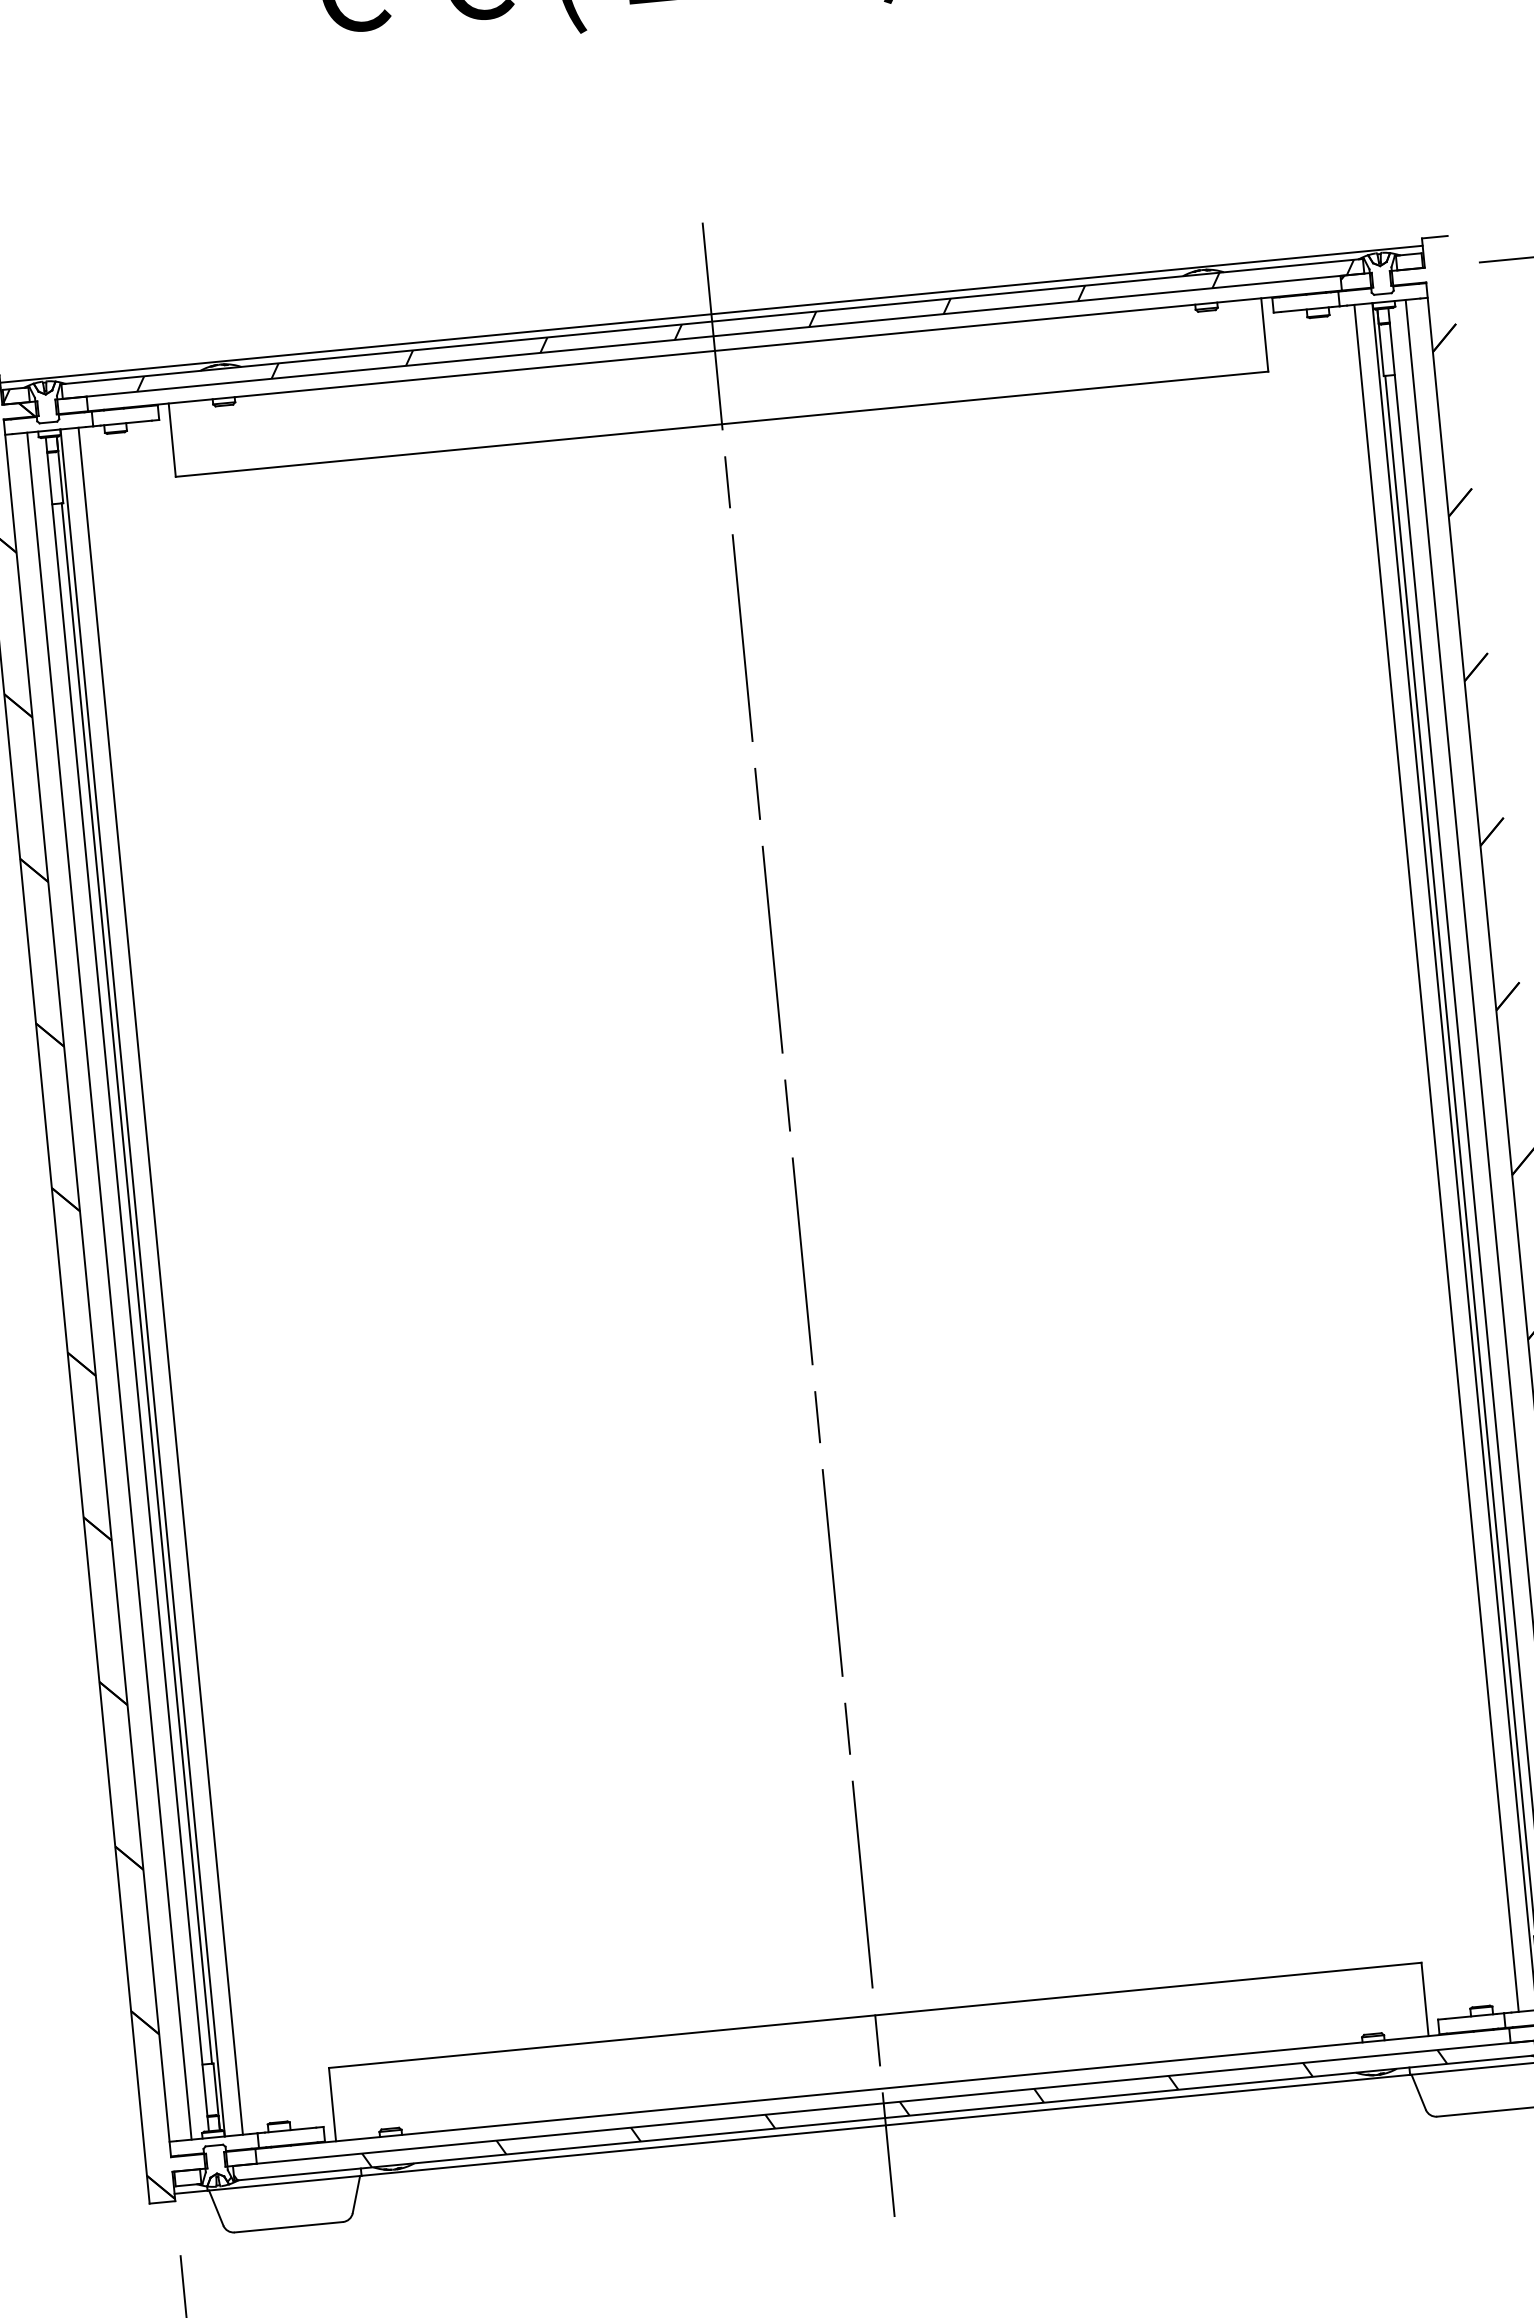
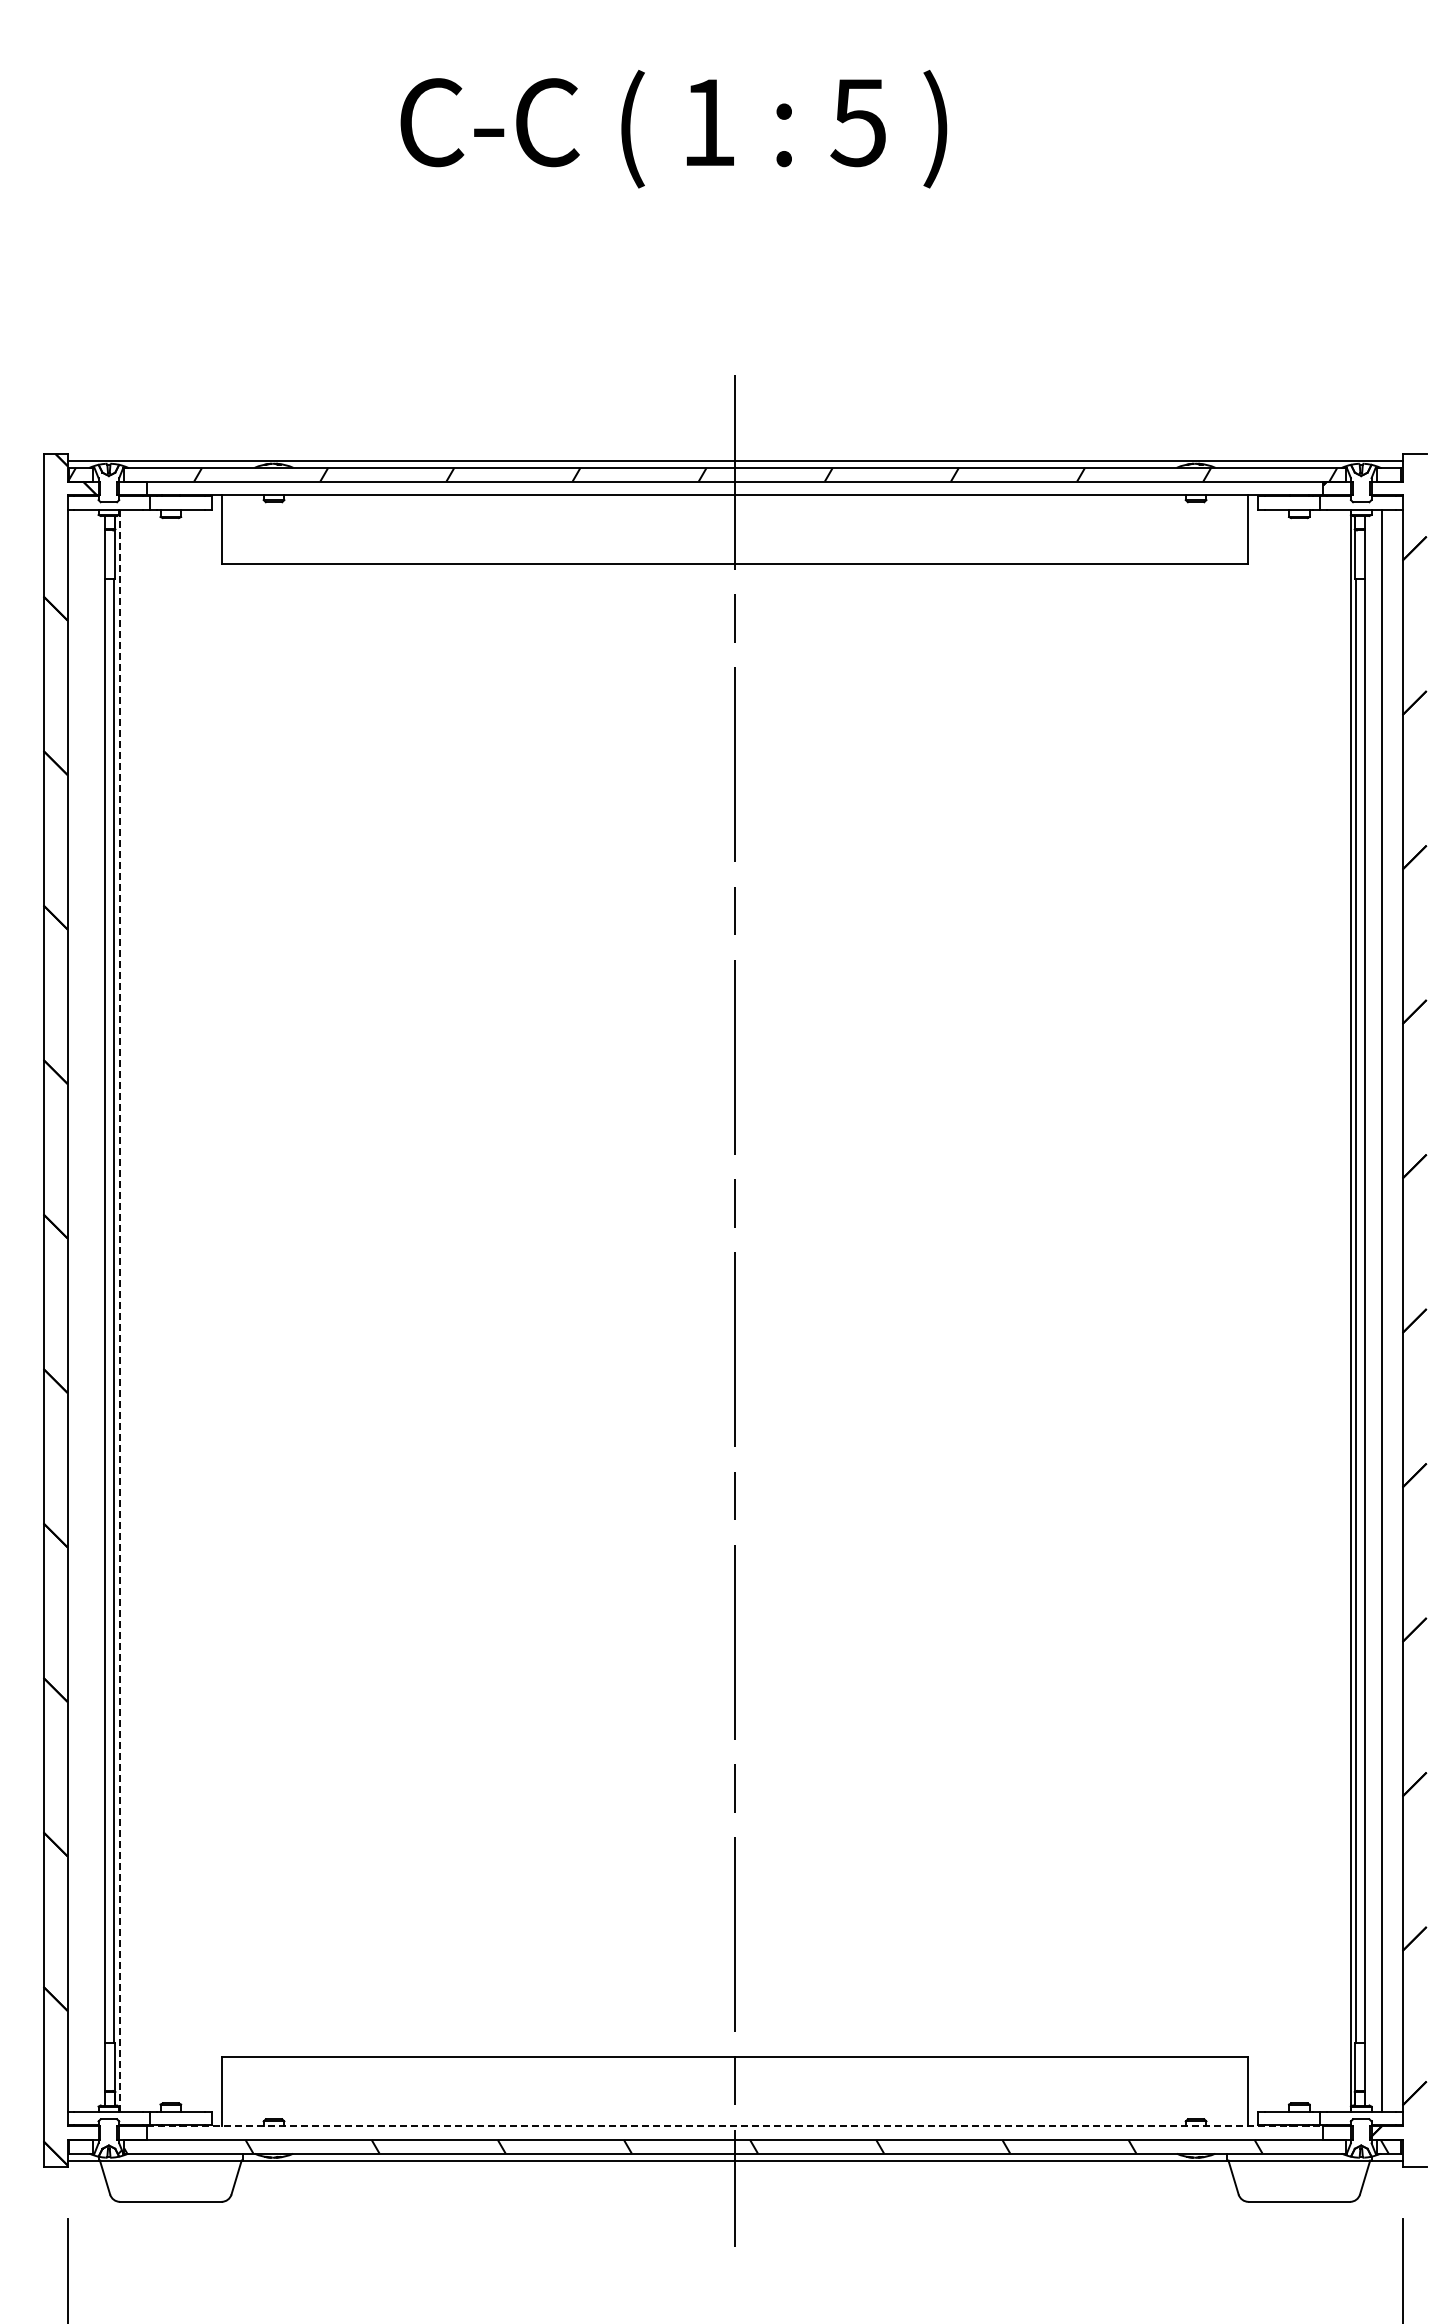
line: (1436, 1158) -> (1333, 1310), removed
line: (160, 1280) -> (136, 1310), removed
line: (142, 1282) -> (119, 1310), solid -> dashed
line: (109, 1285) -> (88, 1310), removed
line: (882, 2088) -> (735, 2126), solid -> dashed

